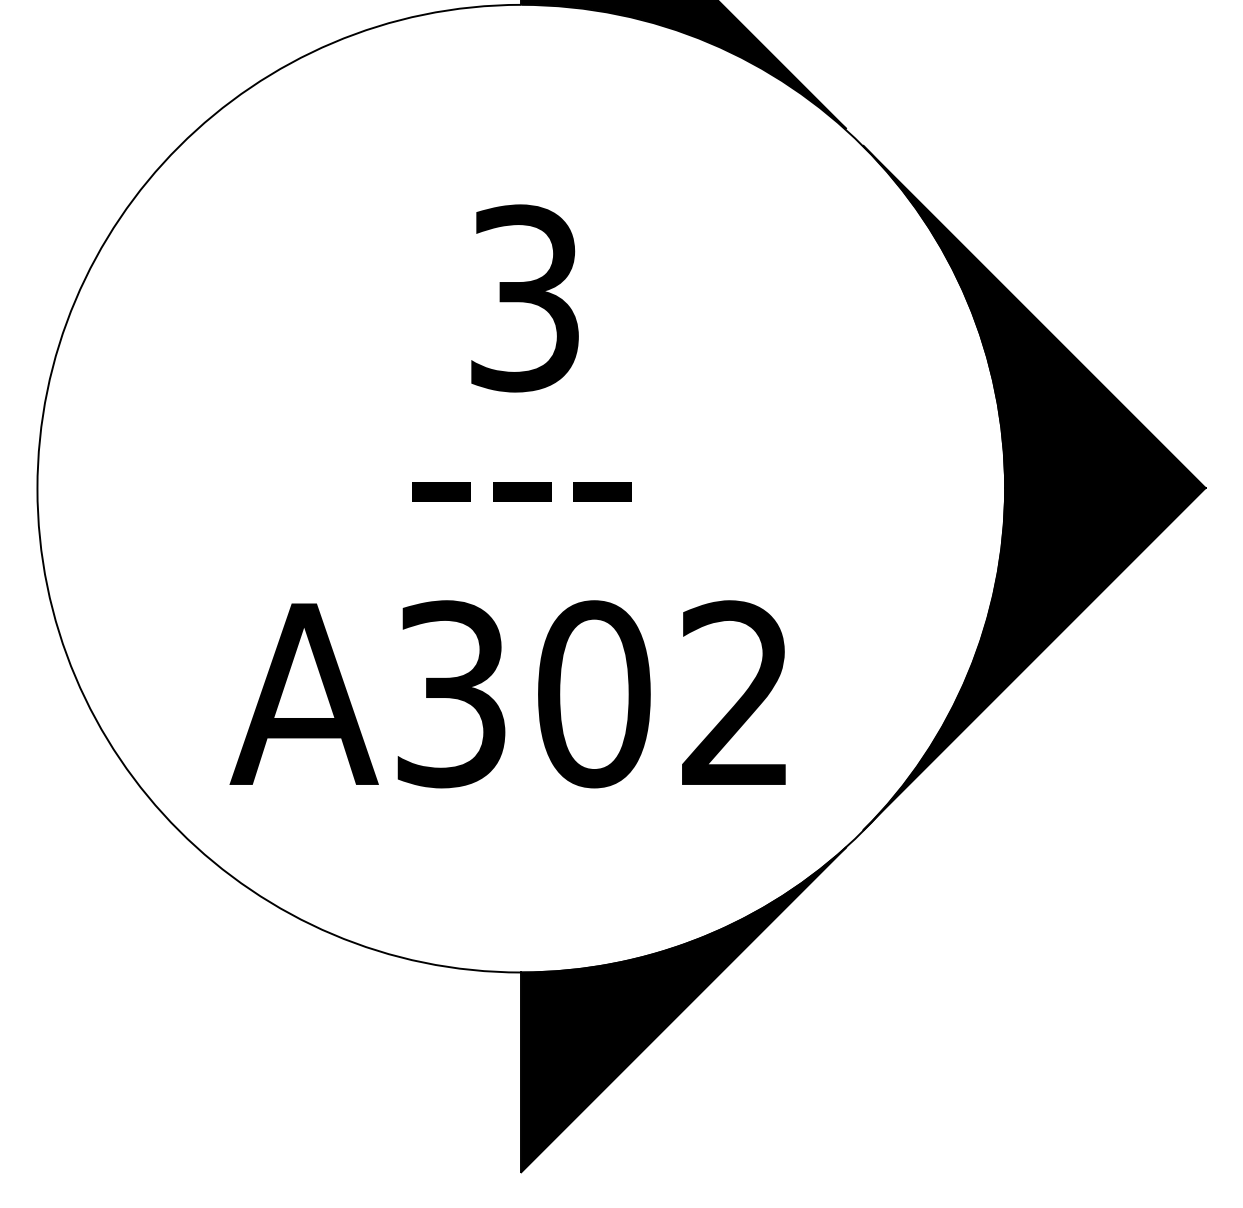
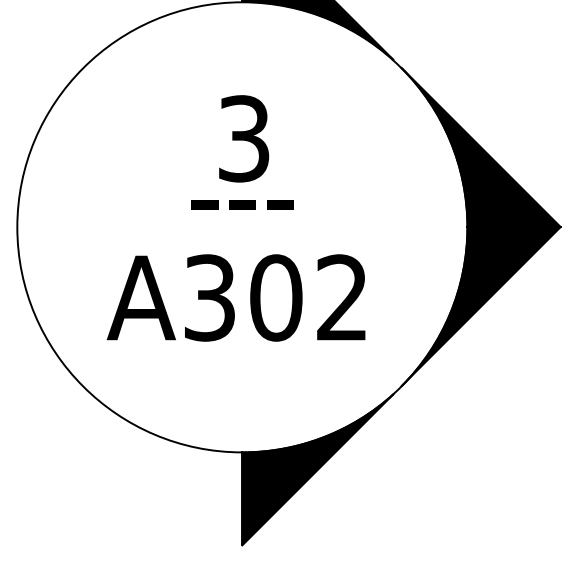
text: (521, 491) -> (242, 204), moved
text: (506, 693) -> (235, 297), moved

